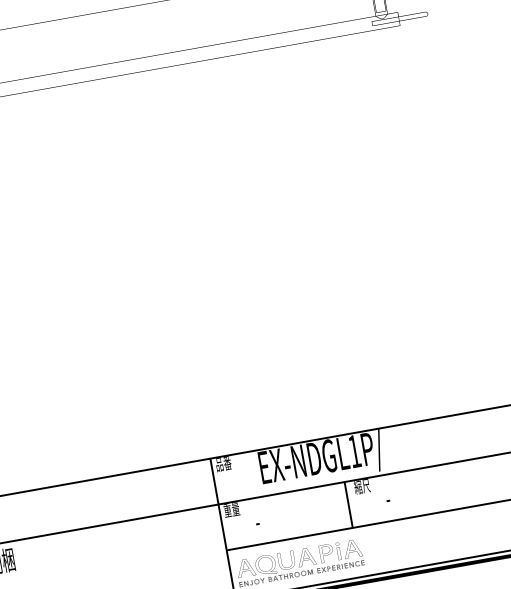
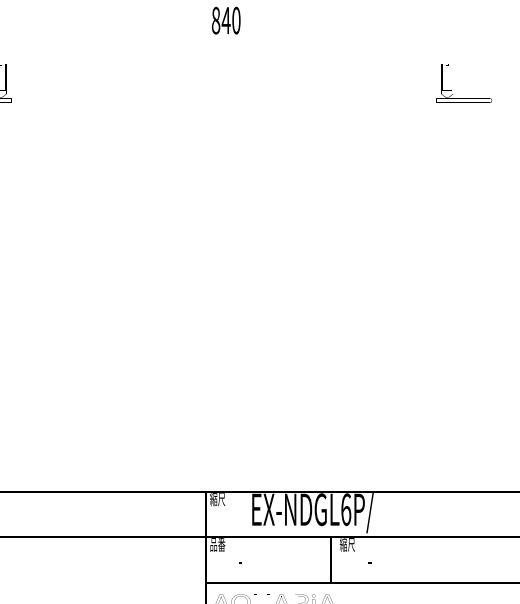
text: (354, 451) -> (346, 509), EX-NDGL1P/ -> EX-NDGL6P/
text: (223, 464) -> (217, 499), 品番 -> 縮尺
text: (231, 509) -> (217, 544), 重量 -> 品番

